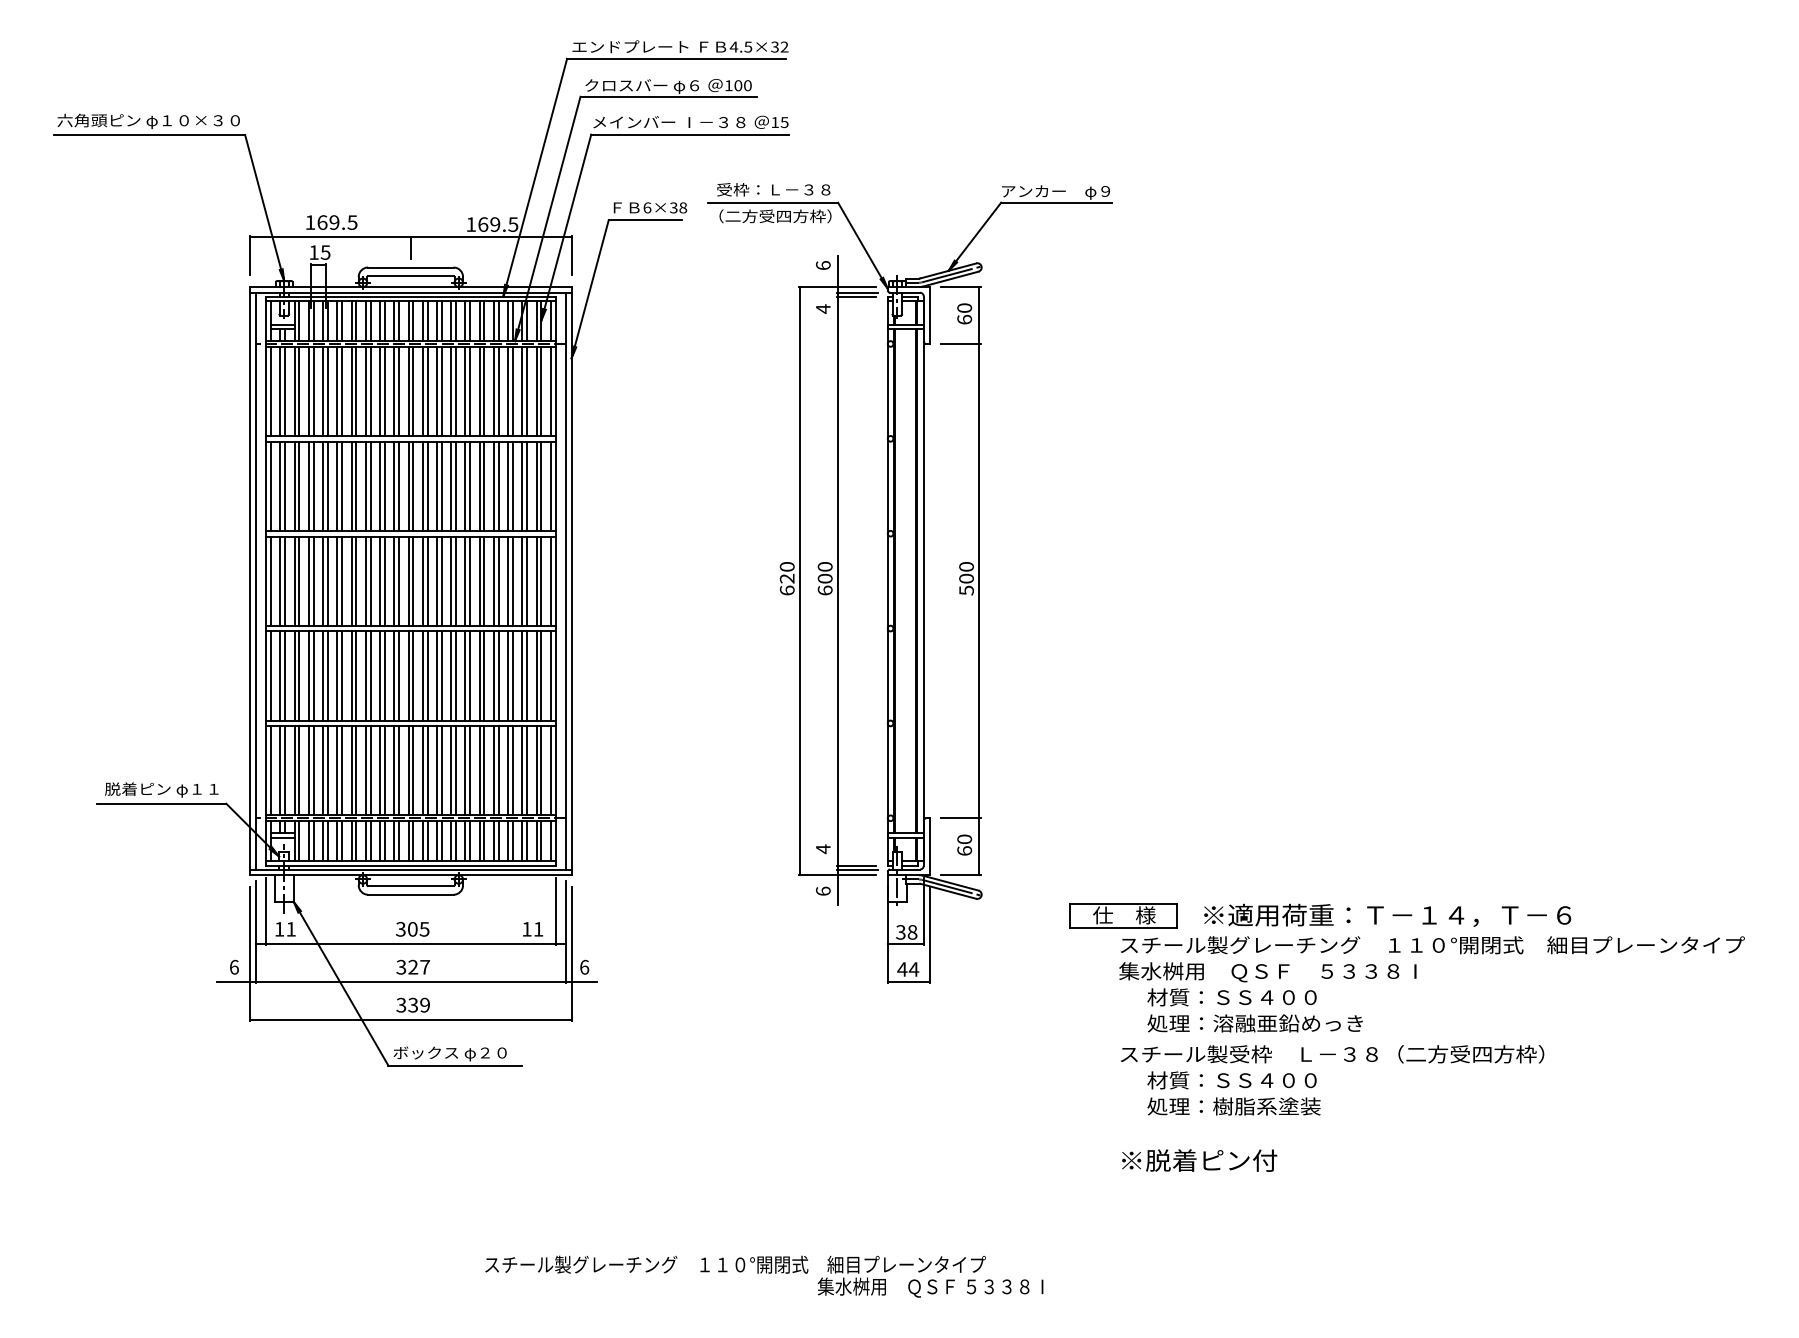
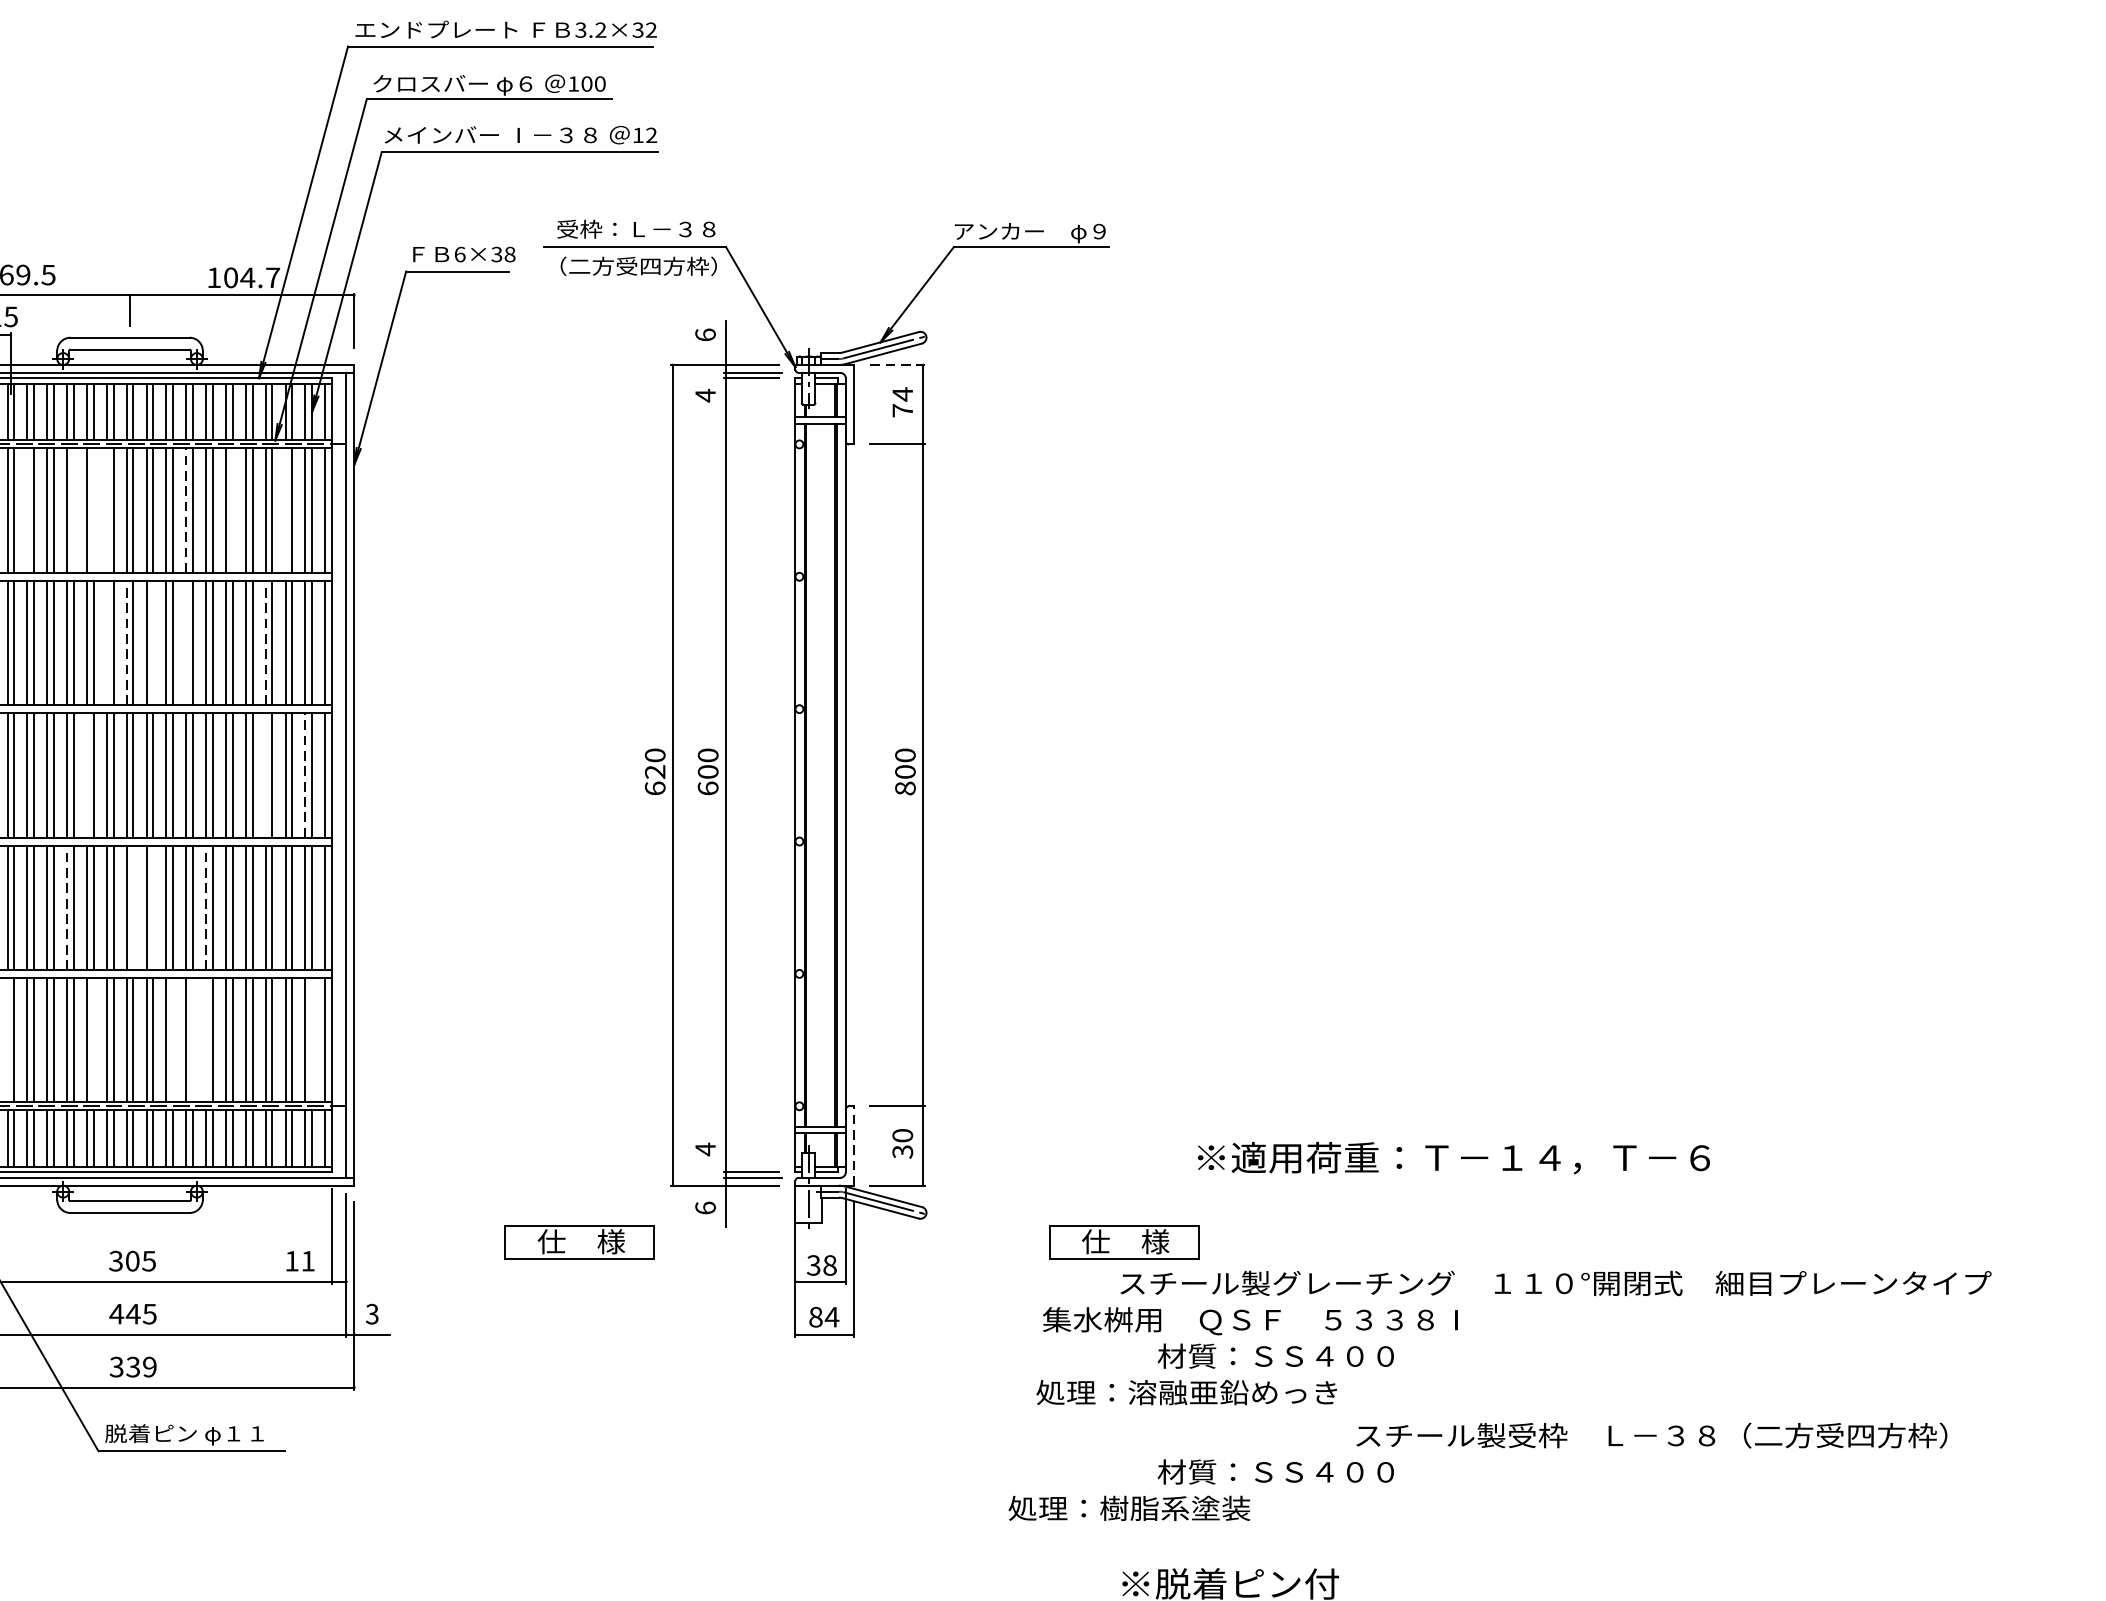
text: (740, 46) -> (589, 29), 4.5×32 -> 3.2×32
text: (784, 122) -> (651, 135), 15 -> 12
text: (498, 224) -> (252, 277), 169.5 -> 104.7
line: (961, 287) -> (898, 365), solid -> dashed
text: (964, 313) -> (902, 401), 60 -> 74
line: (337, 391) -> (27, 510), removed
line: (370, 391) -> (73, 510), removed
line: (384, 391) -> (93, 510), removed
line: (394, 391) -> (107, 510), removed
line: (451, 391) -> (186, 510), solid -> dashed
line: (484, 391) -> (232, 510), removed
line: (522, 391) -> (285, 510), removed
line: (394, 485) -> (107, 641), removed
line: (427, 485) -> (153, 641), removed
line: (451, 485) -> (186, 641), removed
line: (408, 486) -> (126, 643), solid -> dashed
line: (508, 486) -> (266, 643), solid -> dashed
line: (380, 580) -> (87, 774), removed
line: (508, 580) -> (266, 774), removed
line: (536, 581) -> (305, 775), solid -> dashed
text: (966, 590) -> (905, 788), 500 -> 800
line: (413, 675) -> (133, 907), removed
line: (427, 675) -> (153, 907), removed
line: (365, 676) -> (66, 908), solid -> dashed
line: (465, 676) -> (206, 908), solid -> dashed
line: (323, 770) -> (8, 1039), removed
line: (384, 770) -> (93, 1039), removed
line: (441, 770) -> (172, 1039), removed
line: (455, 770) -> (192, 1039), removed
line: (465, 770) -> (206, 1039), removed
line: (541, 770) -> (312, 1039), removed
line: (929, 846) -> (853, 1145), solid -> dashed
text: (964, 850) -> (902, 1151), 60 -> 30
text: (1387, 914) -> (1453, 1156), moved
part: (733, 915) -> (580, 1241), added
text: (412, 966) -> (132, 1313), 327 -> 445
text: (584, 967) -> (372, 1314), 6 -> 3
text: (902, 969) -> (816, 1317), 44 -> 84
text: (1267, 972) -> (1250, 1321), moved
text: (1254, 1023) -> (1185, 1392), moved
text: (449, 1052) -> (183, 1433), ボックス φ２０ -> 脱着ピン φ１１
text: (1332, 1054) -> (1651, 1435), moved
text: (1233, 1106) -> (1128, 1508), moved

